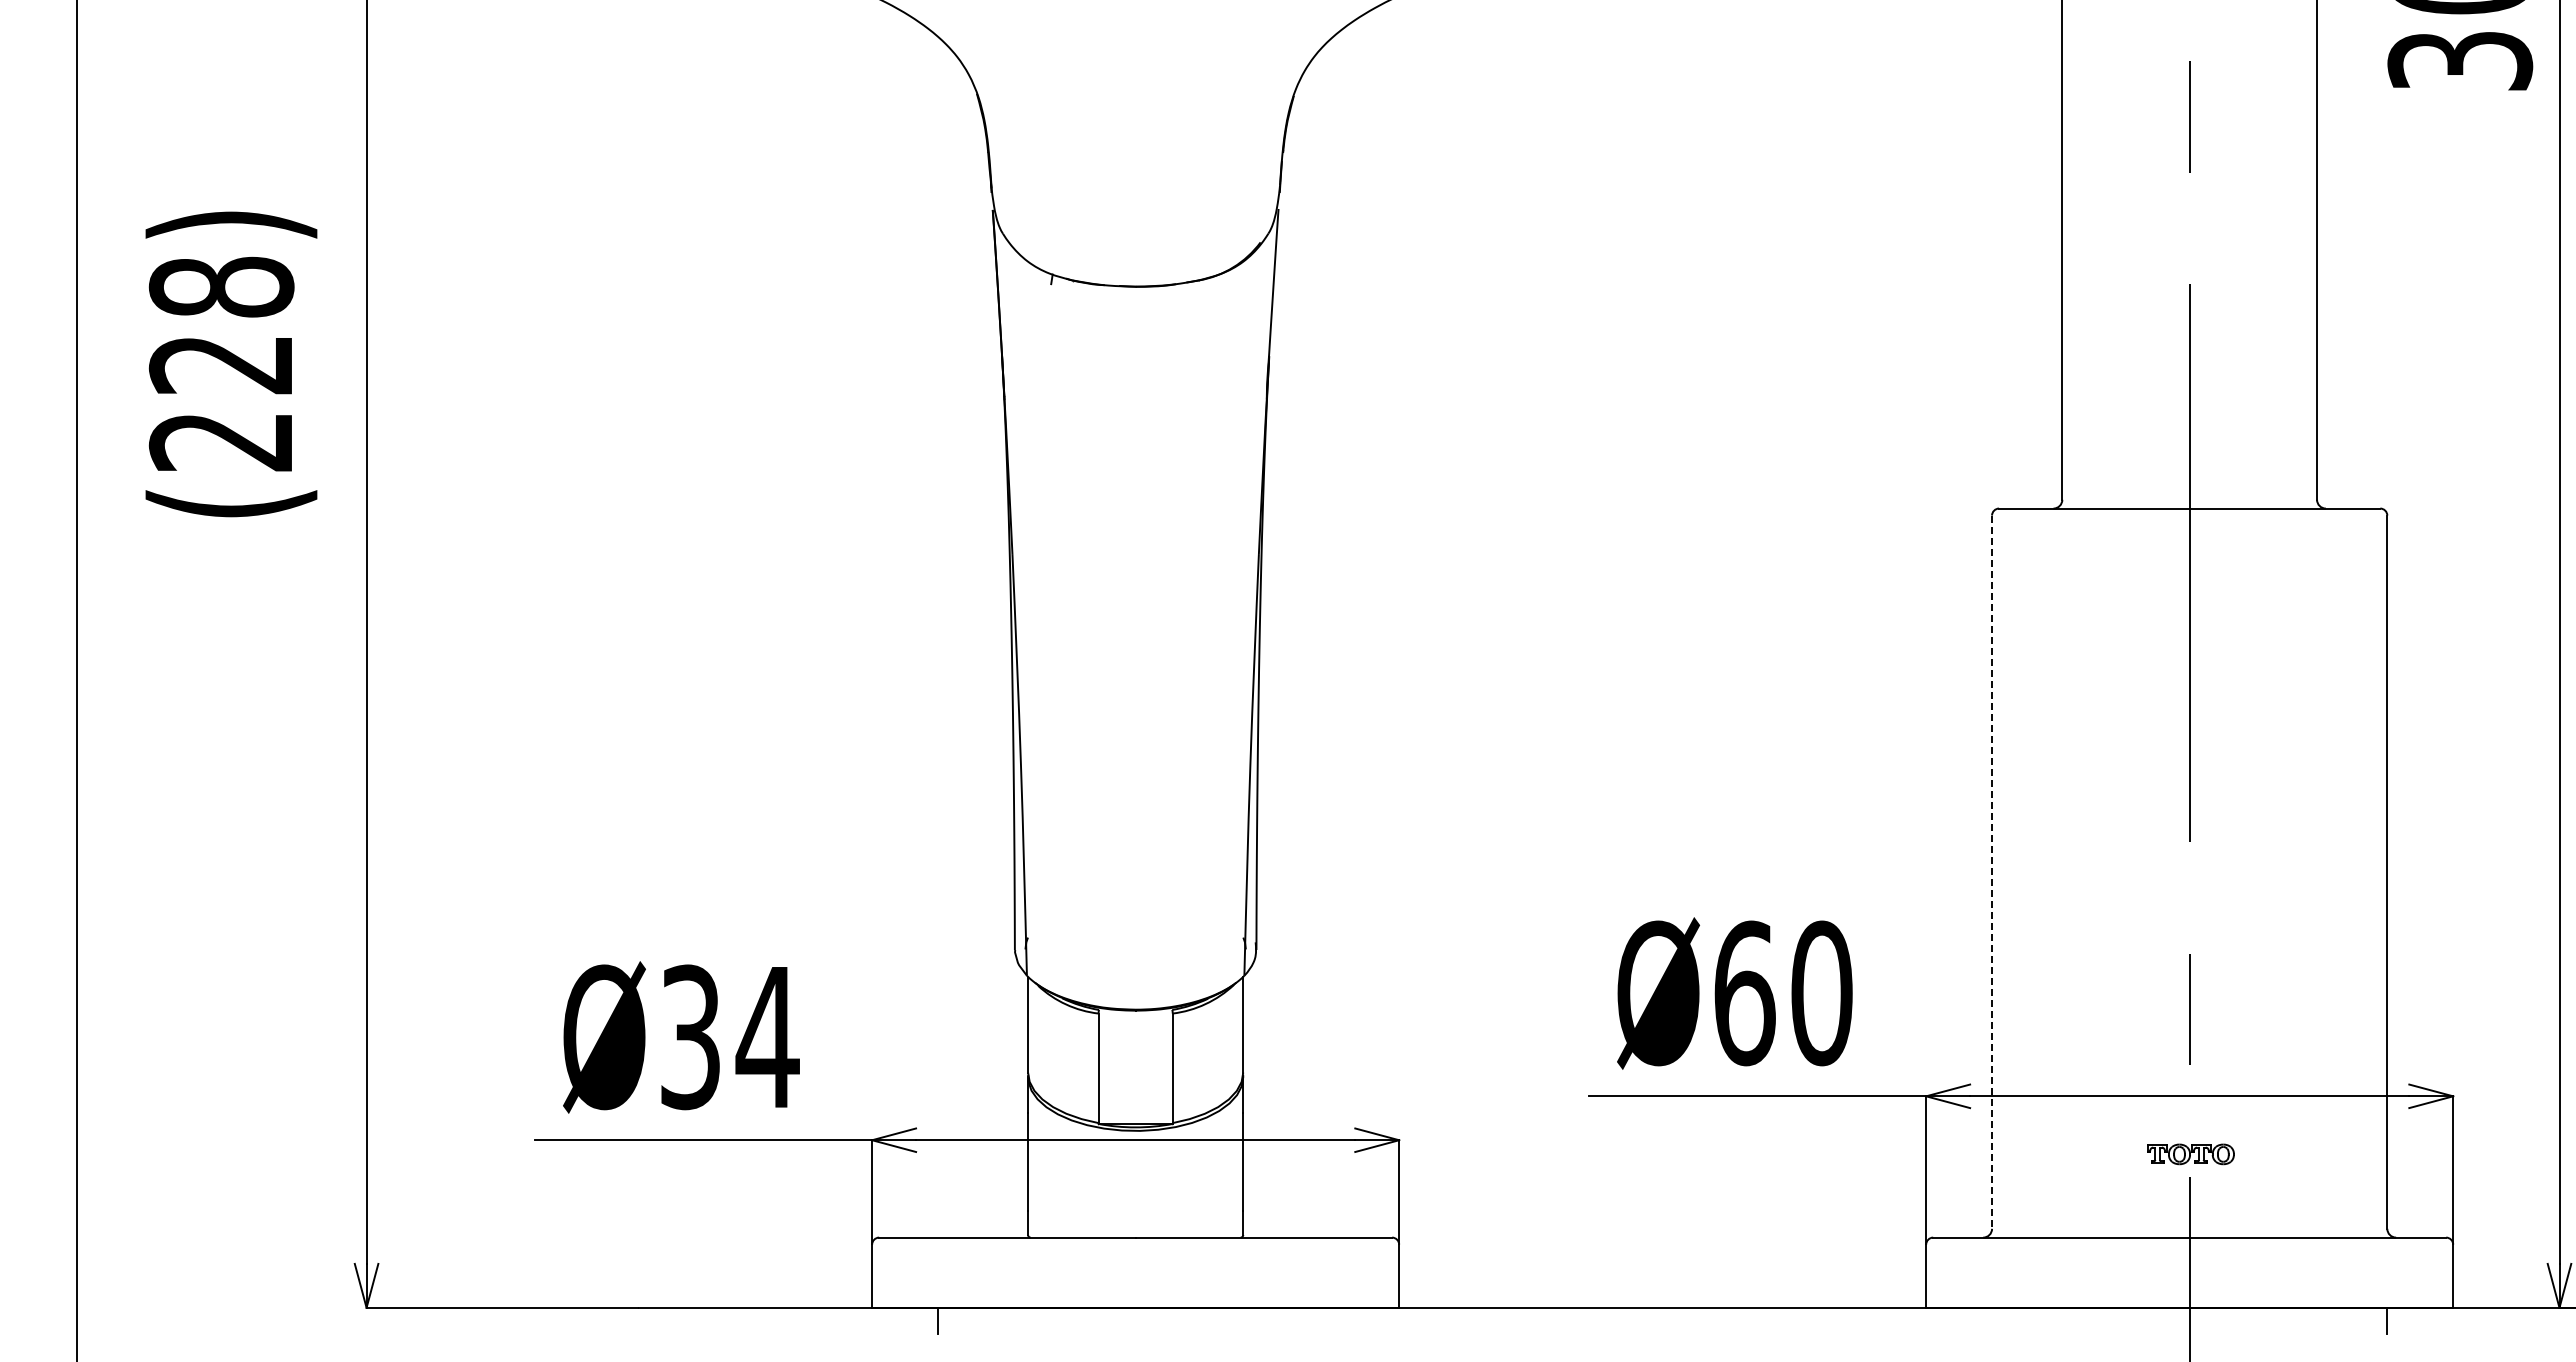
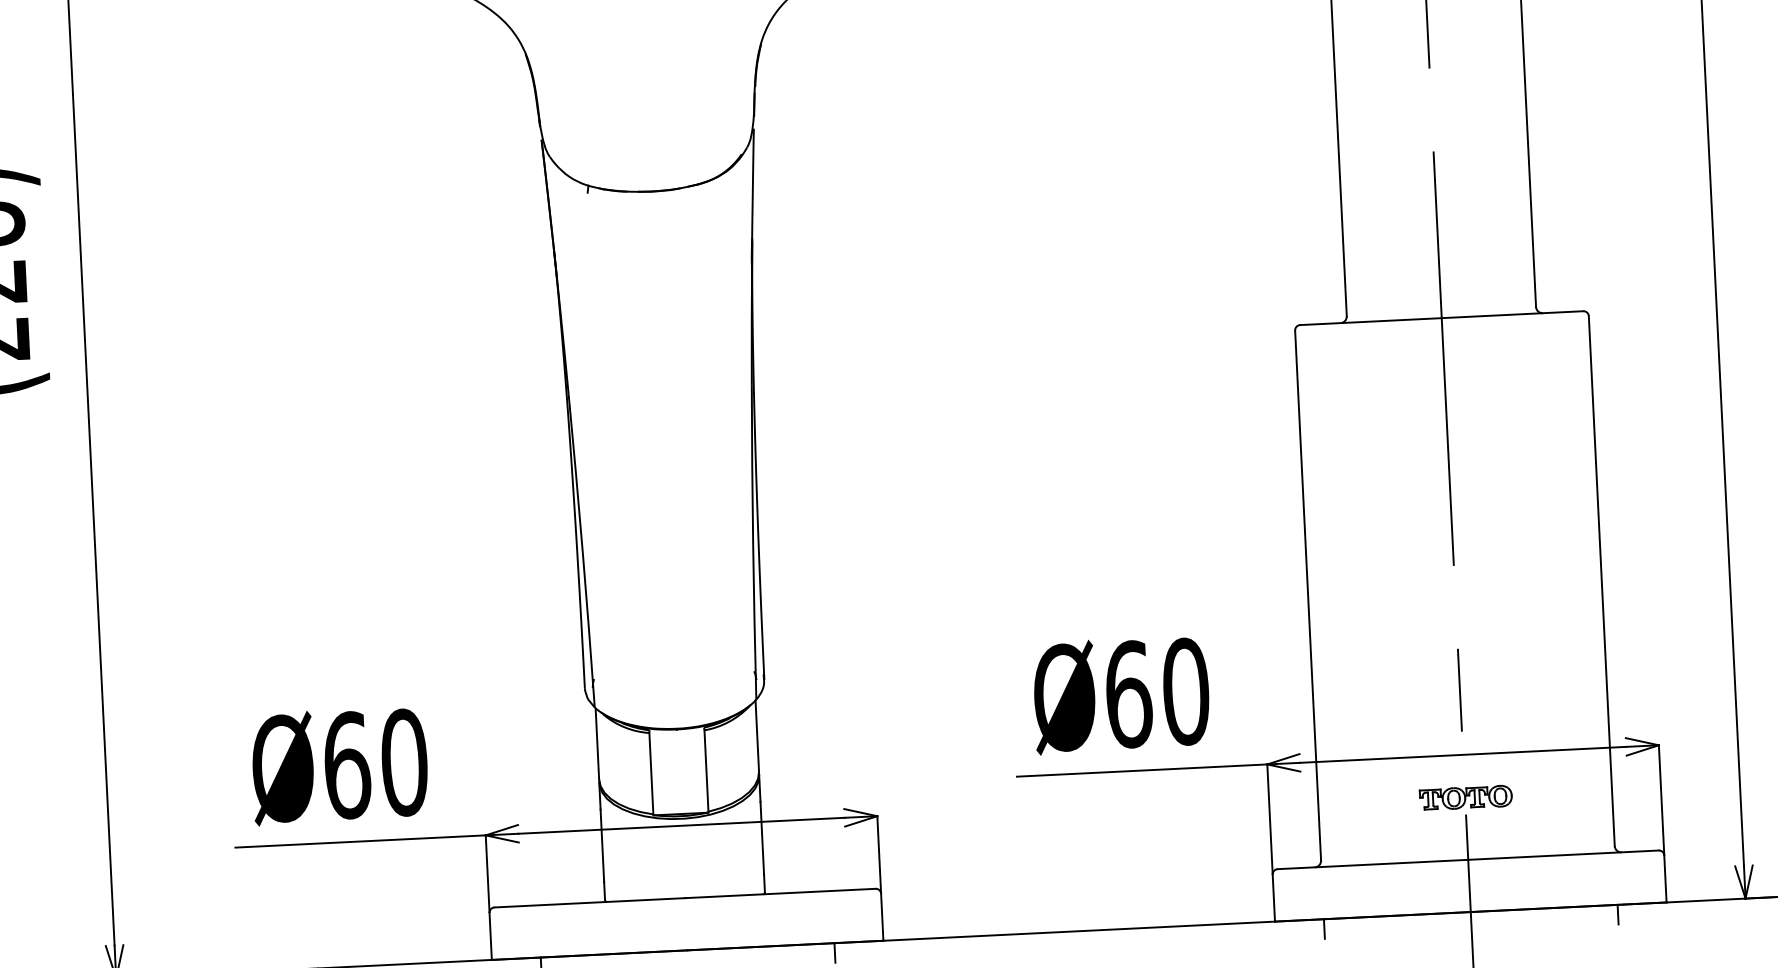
line: (1992, 872) -> (1308, 595), dashed -> solid
text: (729, 1037) -> (376, 764), Ø34 -> Ø60
part: (2190, 1154) -> (1465, 798), size x1.43
line: (1333, 1320) -> (835, 952), added
line: (1992, 1320) -> (1324, 928), added

